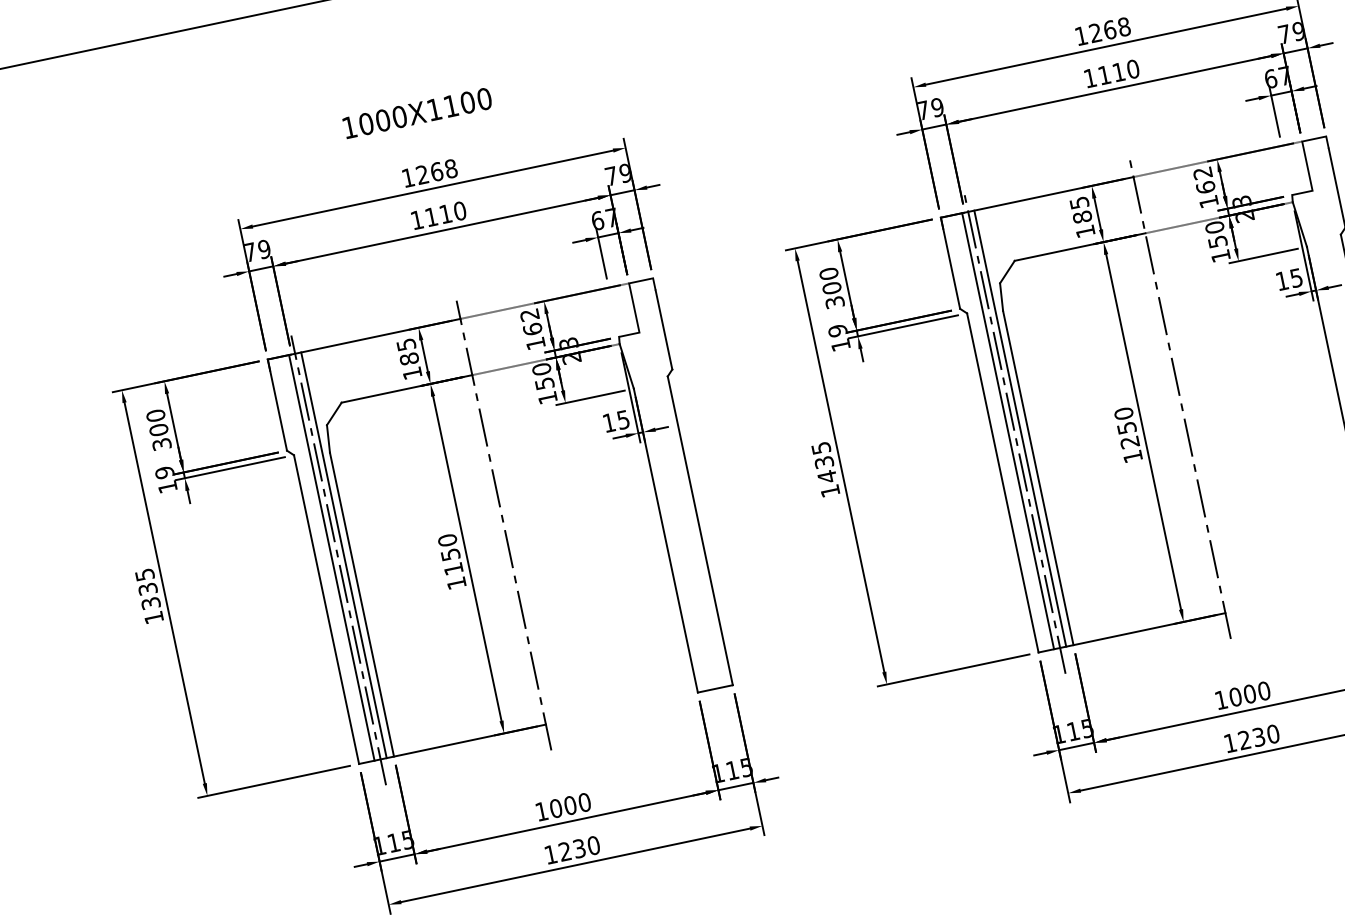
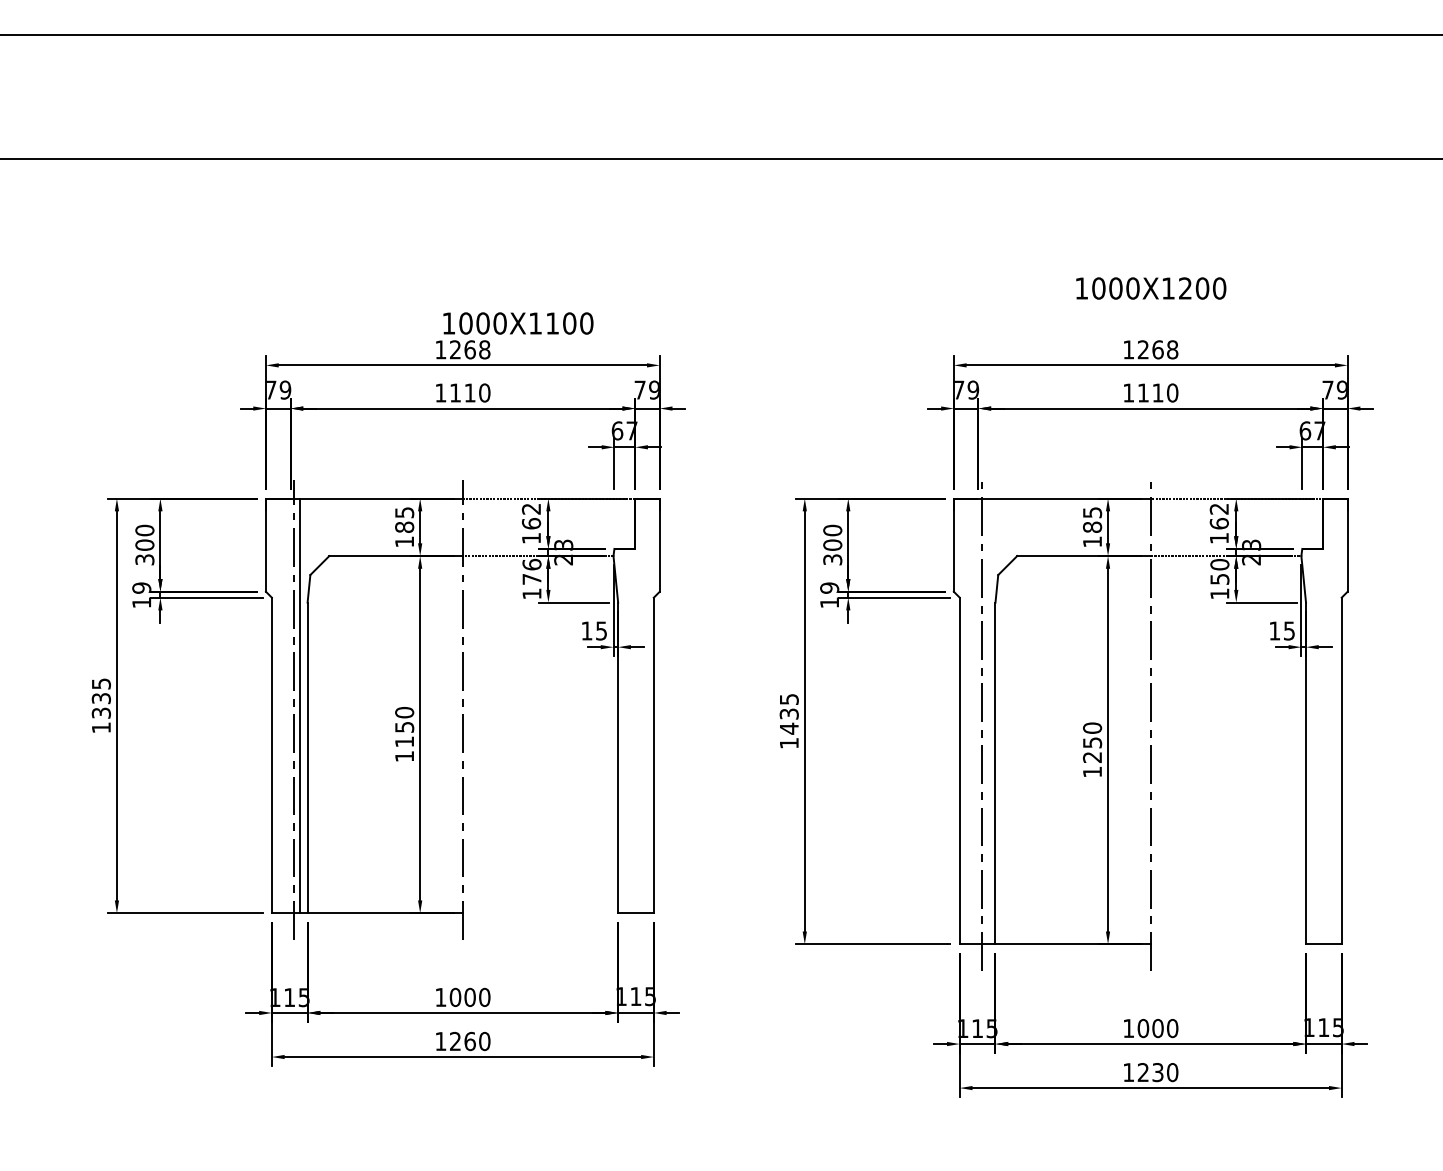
text: (417, 113) -> (518, 323), moved
text: (542, 376) -> (531, 571), 150 -> 176
line: (1020, 428) -> (988, 721), removed
line: (1008, 431) -> (975, 721), removed
line: (331, 557) -> (287, 705), removed
text: (578, 848) -> (469, 1041), 1230 -> 1260

